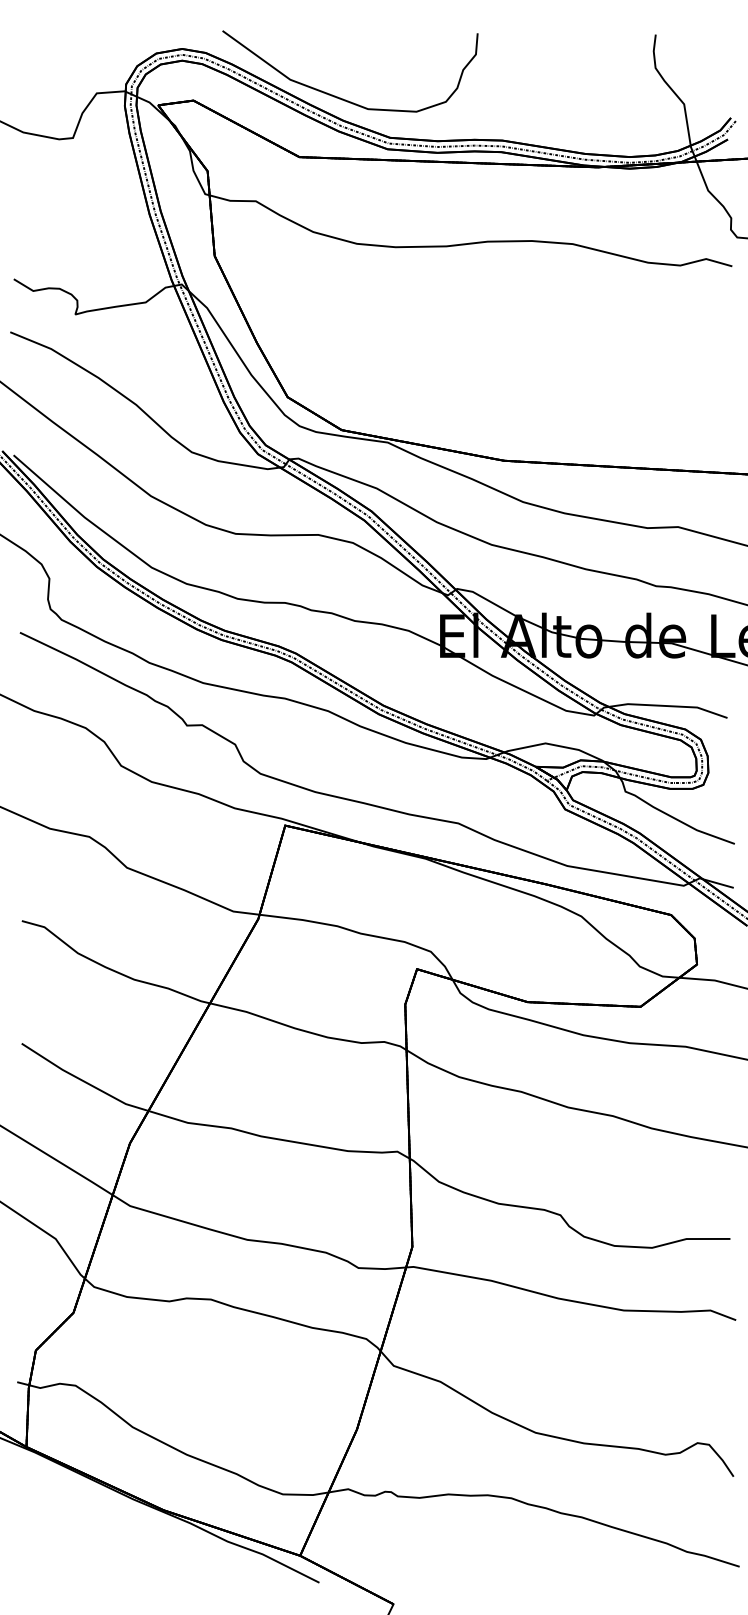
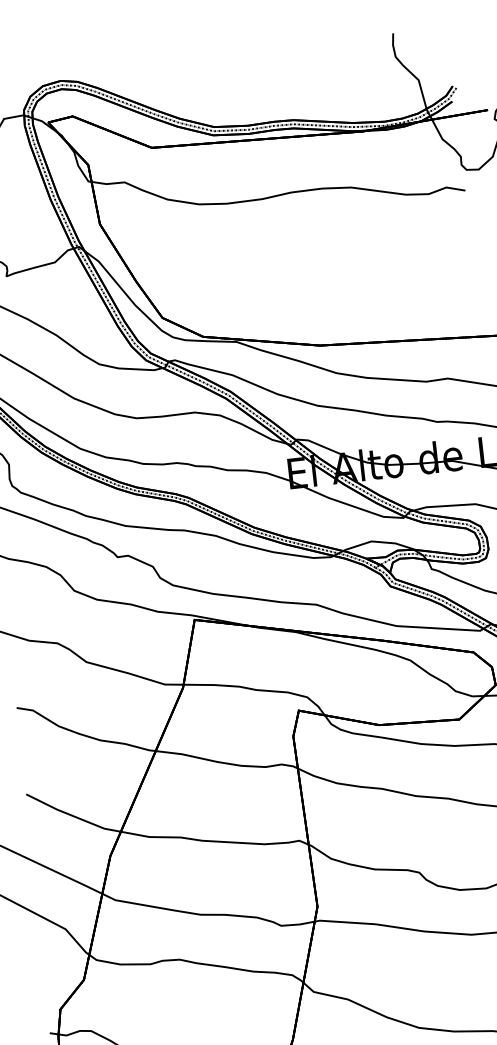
part: (340, 97) -> (176, 102), removed

